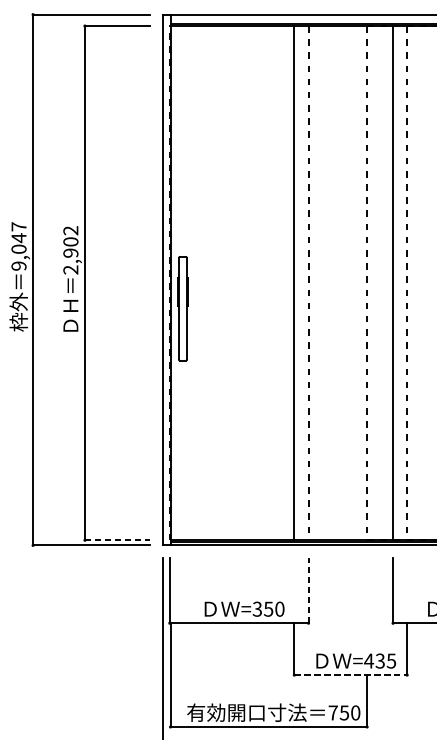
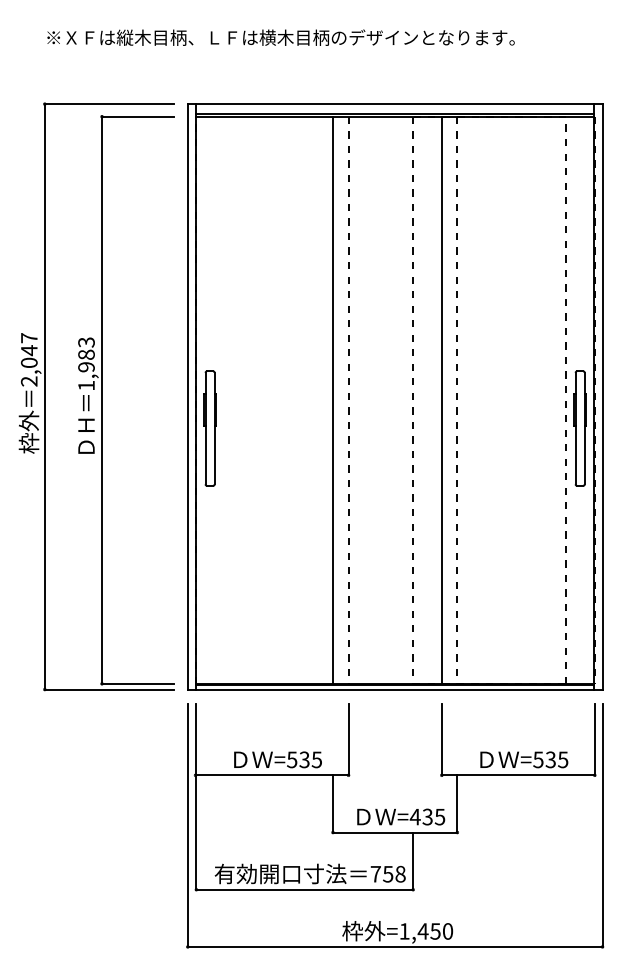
text: (70, 249) -> (86, 363), 2,902 -> 1,983
text: (19, 266) -> (29, 381), 9,047 -> 2,047
line: (117, 539) -> (137, 683), dashed -> solid
line: (308, 590) -> (348, 739), dashed -> solid
text: (268, 608) -> (304, 759), =350 -> =535
line: (351, 675) -> (395, 832), dashed -> solid
text: (355, 713) -> (400, 874), 750 -> 758

